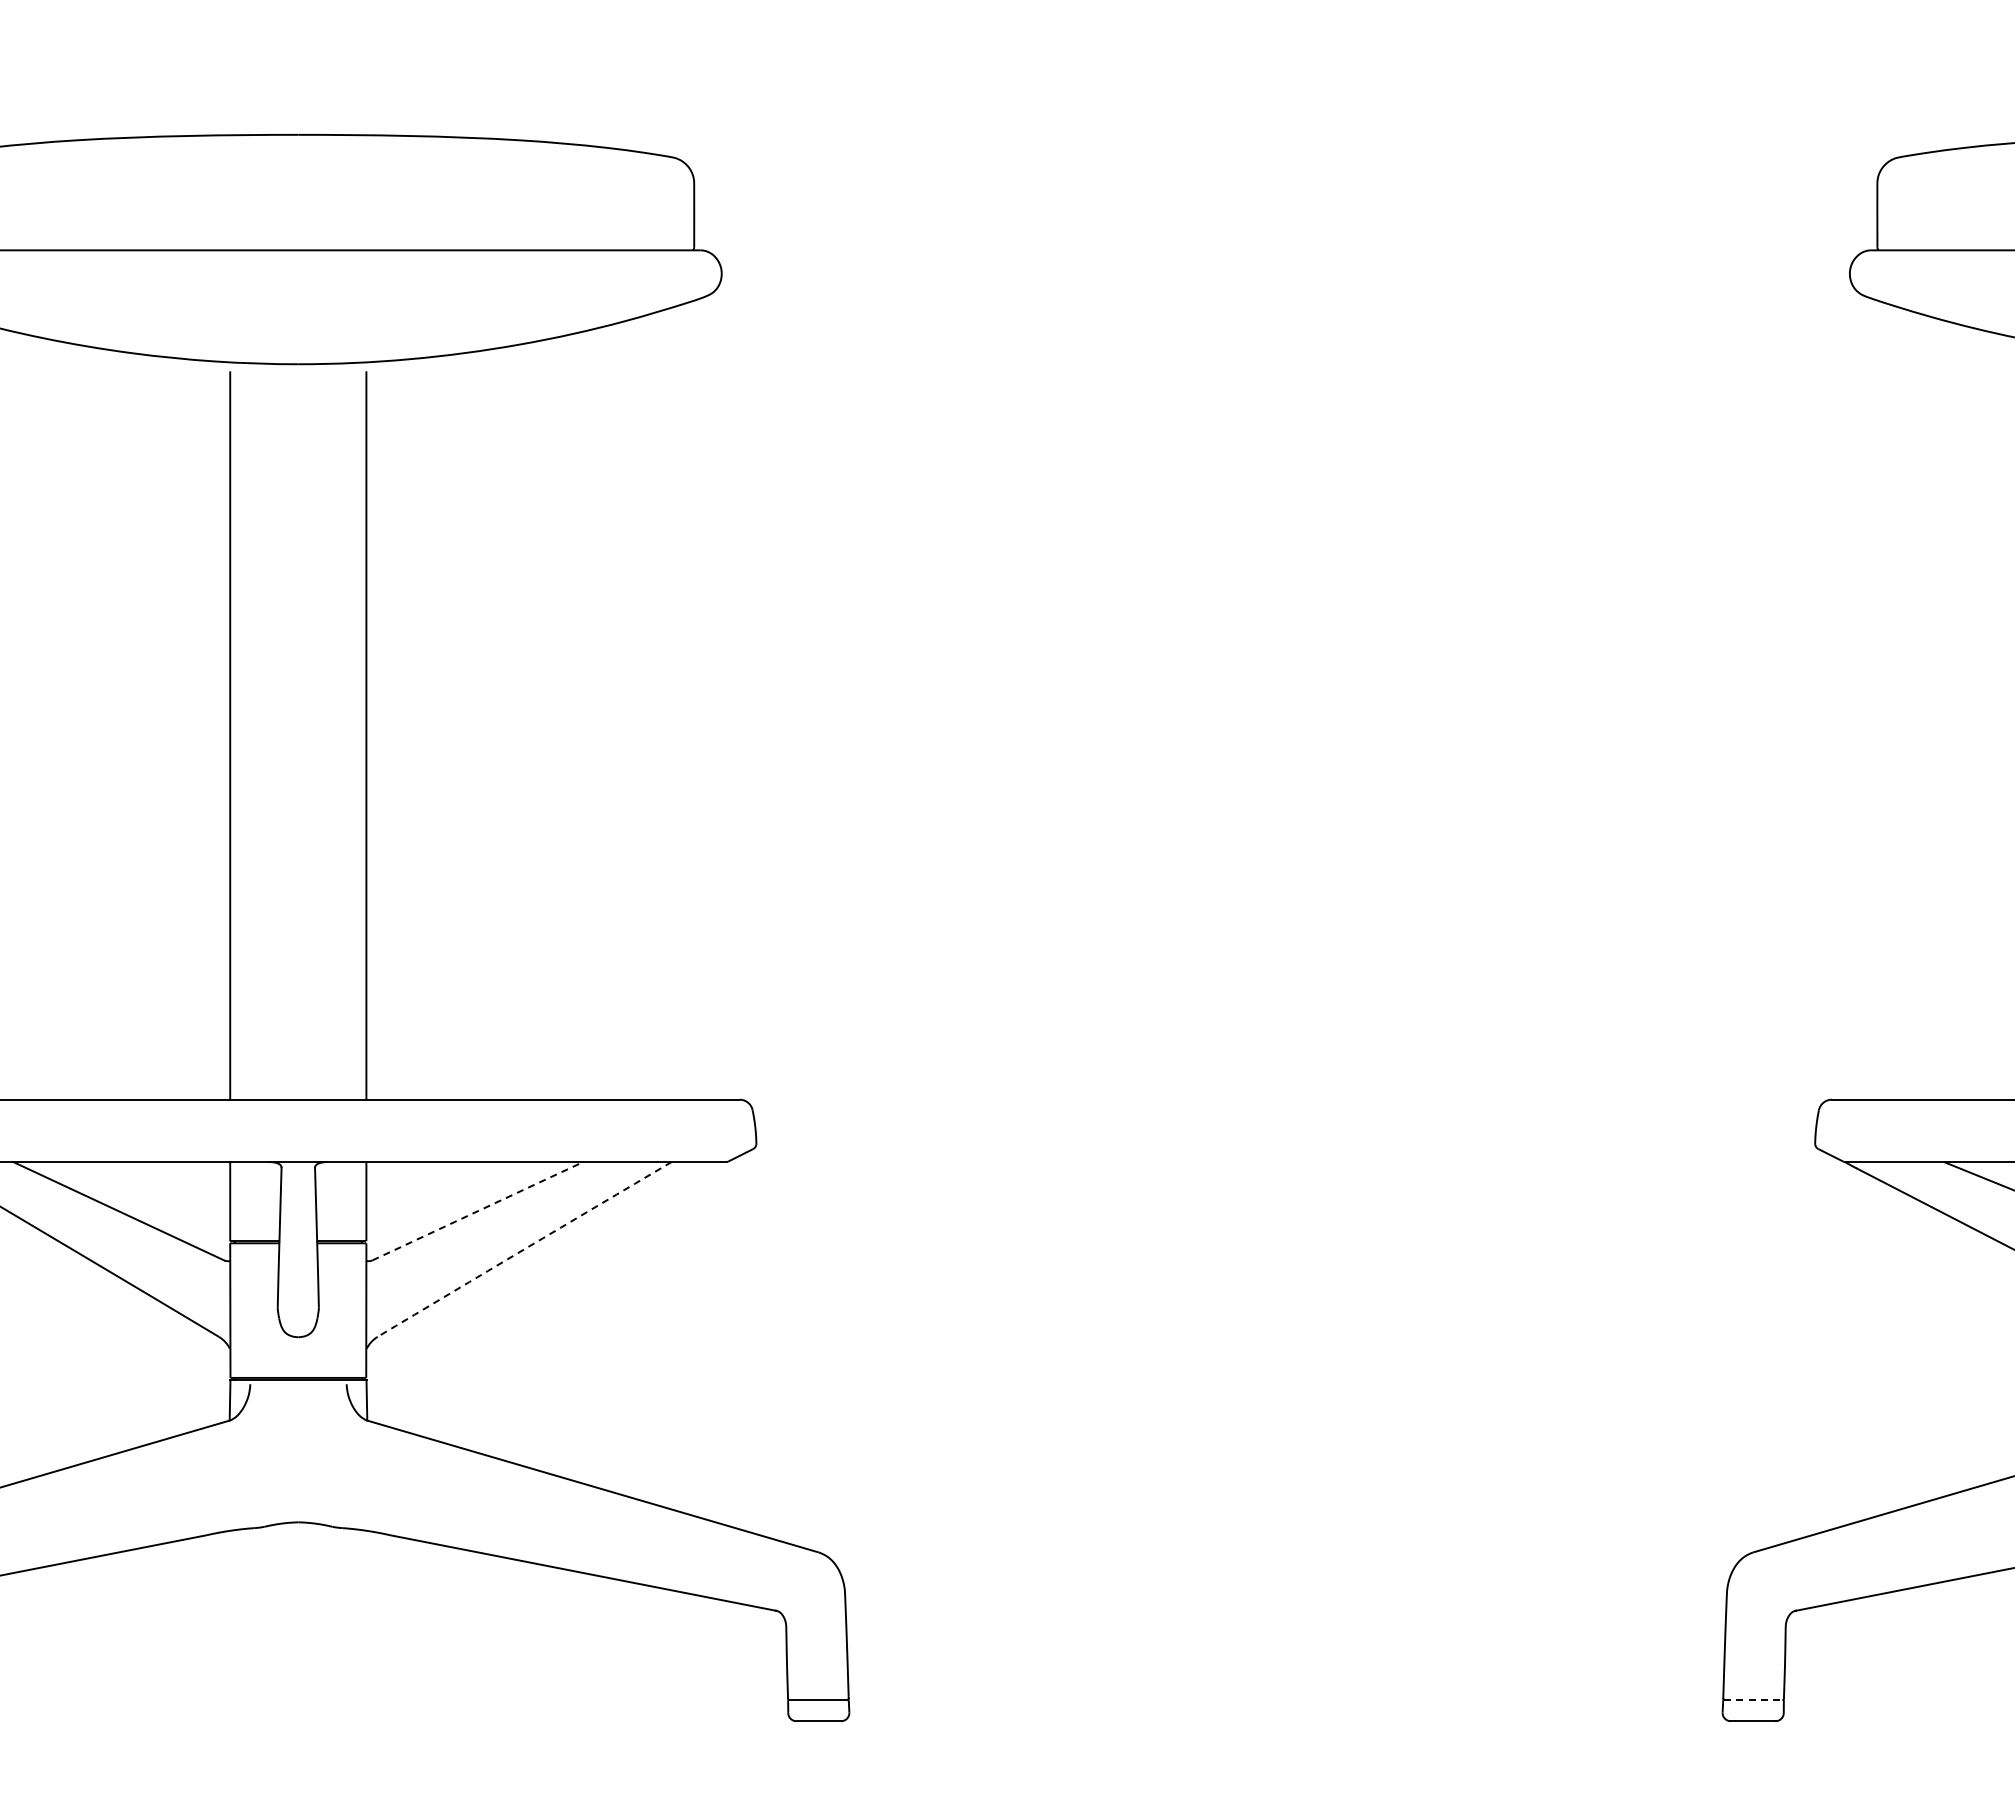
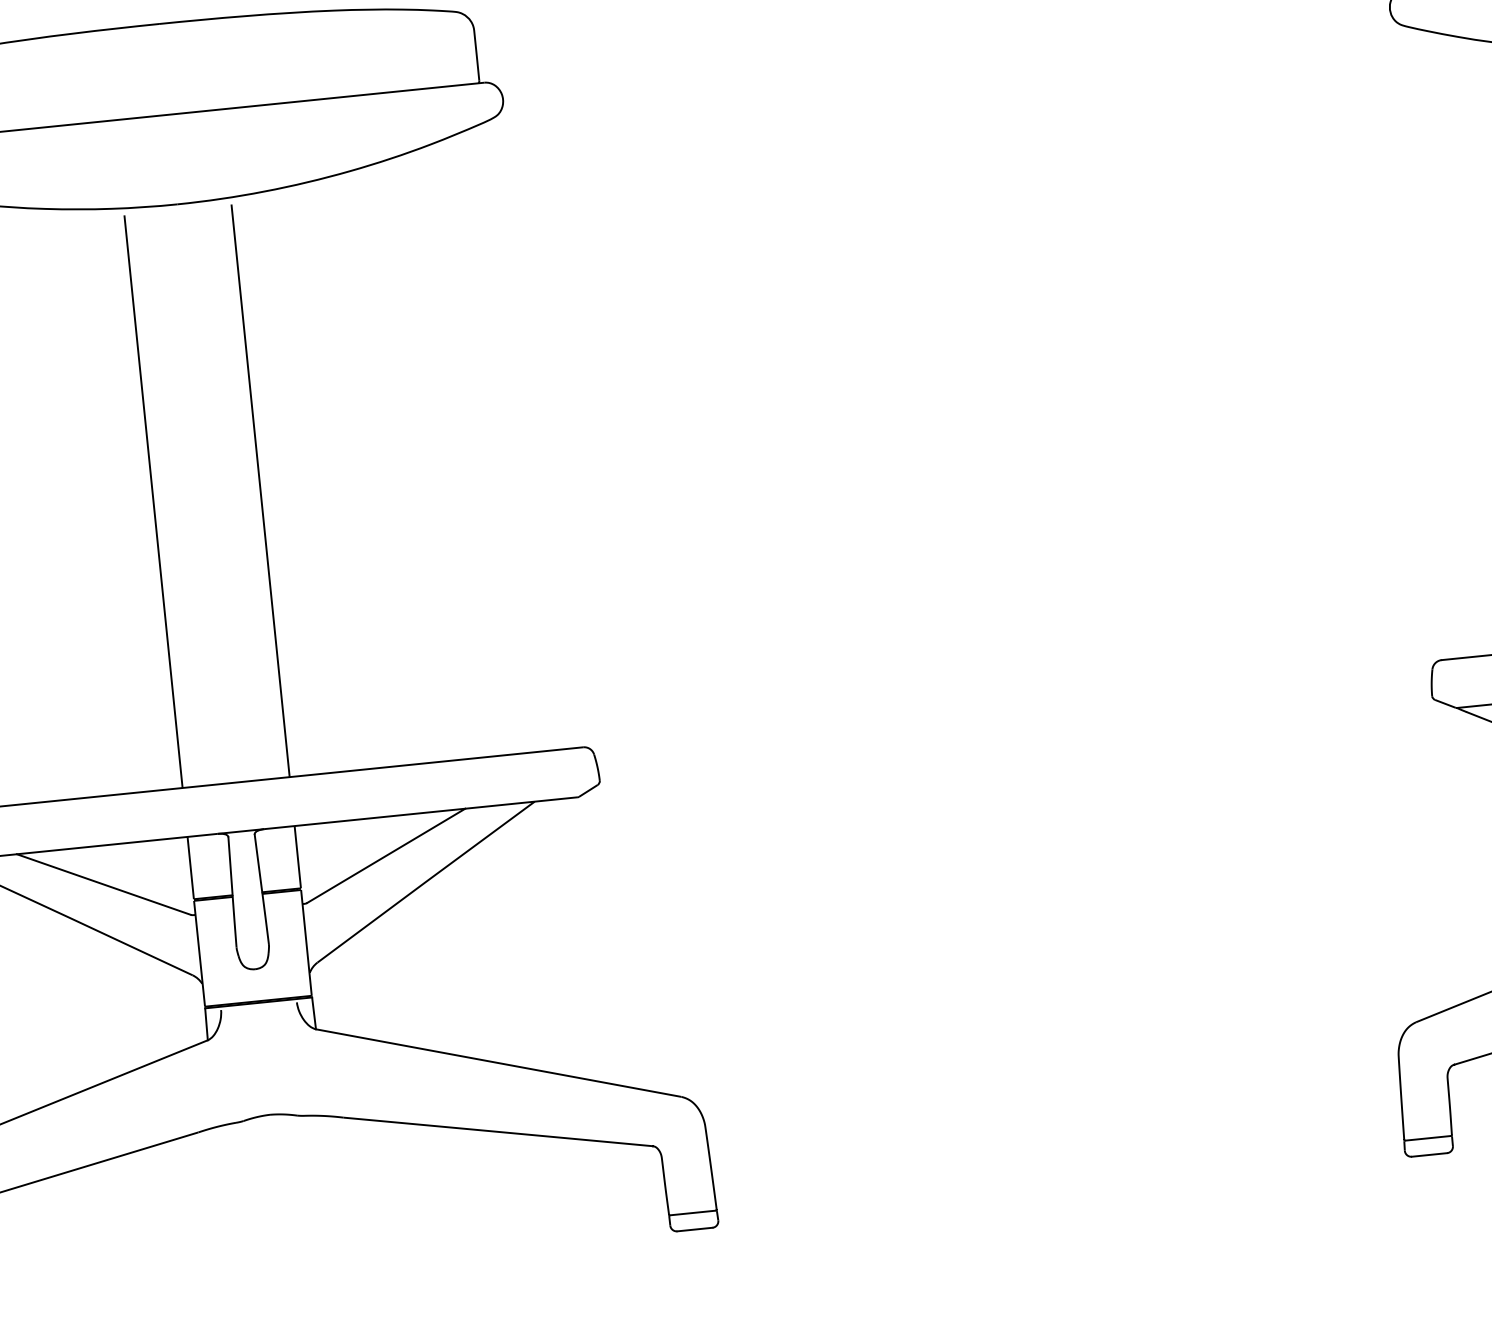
line: (478, 1210) -> (386, 855), dashed -> solid
arc: (524, 1249) -> (425, 882), dashed -> solid
line: (1753, 1700) -> (1428, 1138), dashed -> solid

